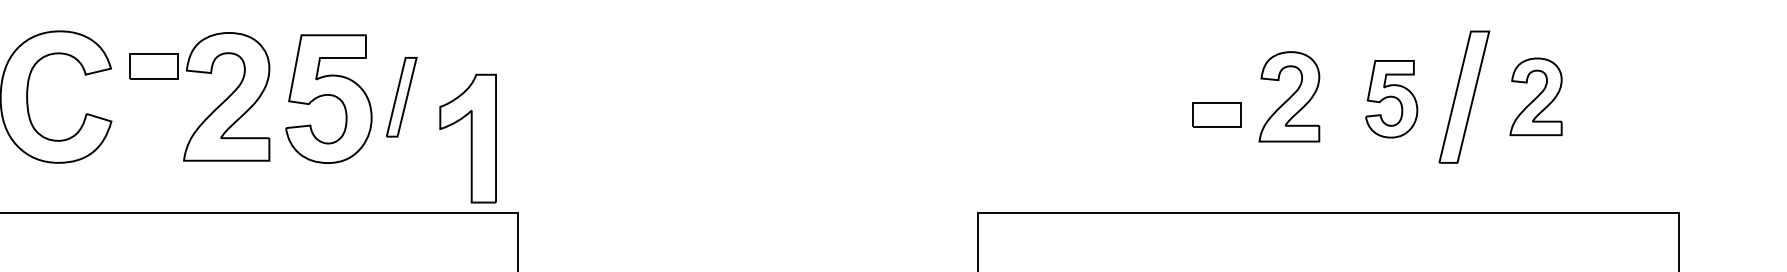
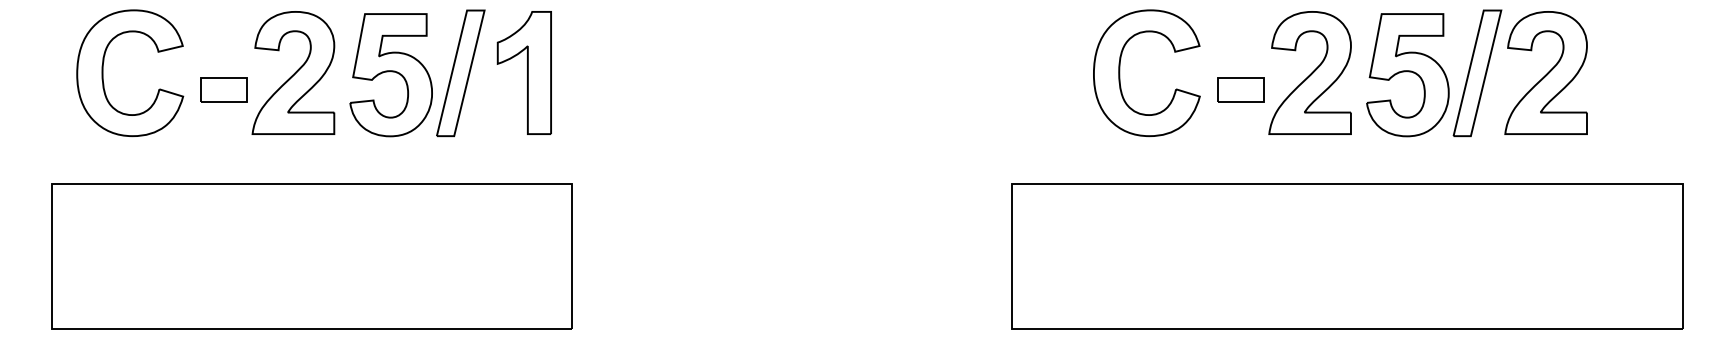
part: (153, 66) -> (223, 89), moved
part: (1288, 96) -> (1309, 72), size x1.43
part: (1535, 96) -> (1545, 72), size x1.67
part: (401, 97) -> (460, 73), size x1.67
part: (1091, 97) -> (1120, 73), added
part: (1391, 99) -> (1407, 75), size x1.67
part: (467, 138) -> (523, 72), moved

